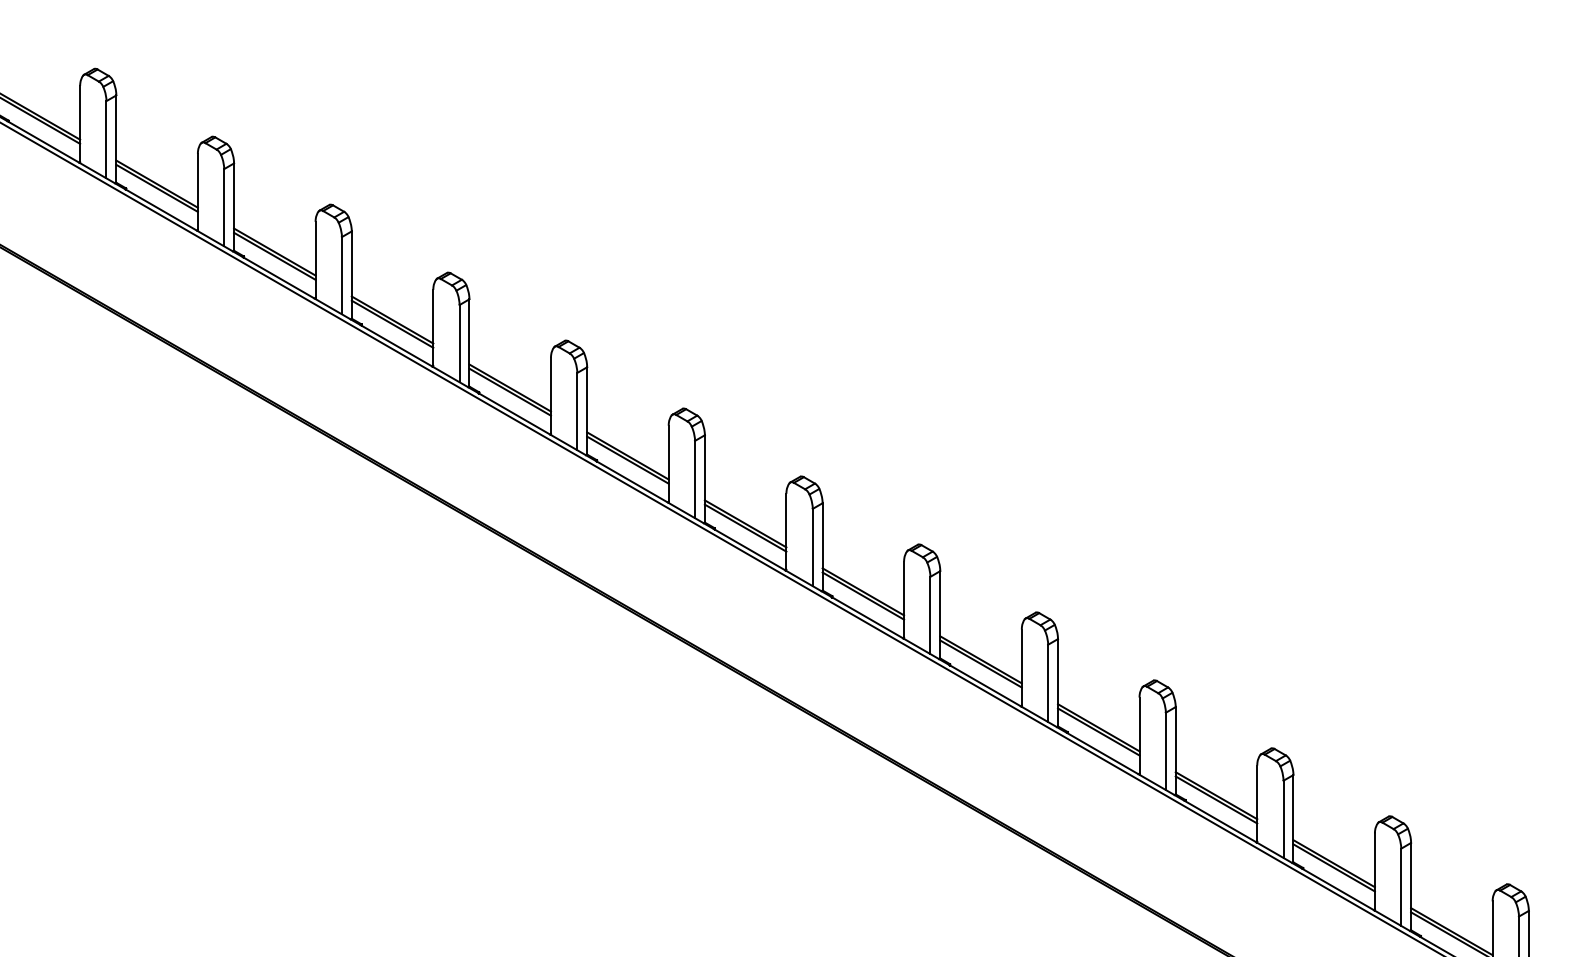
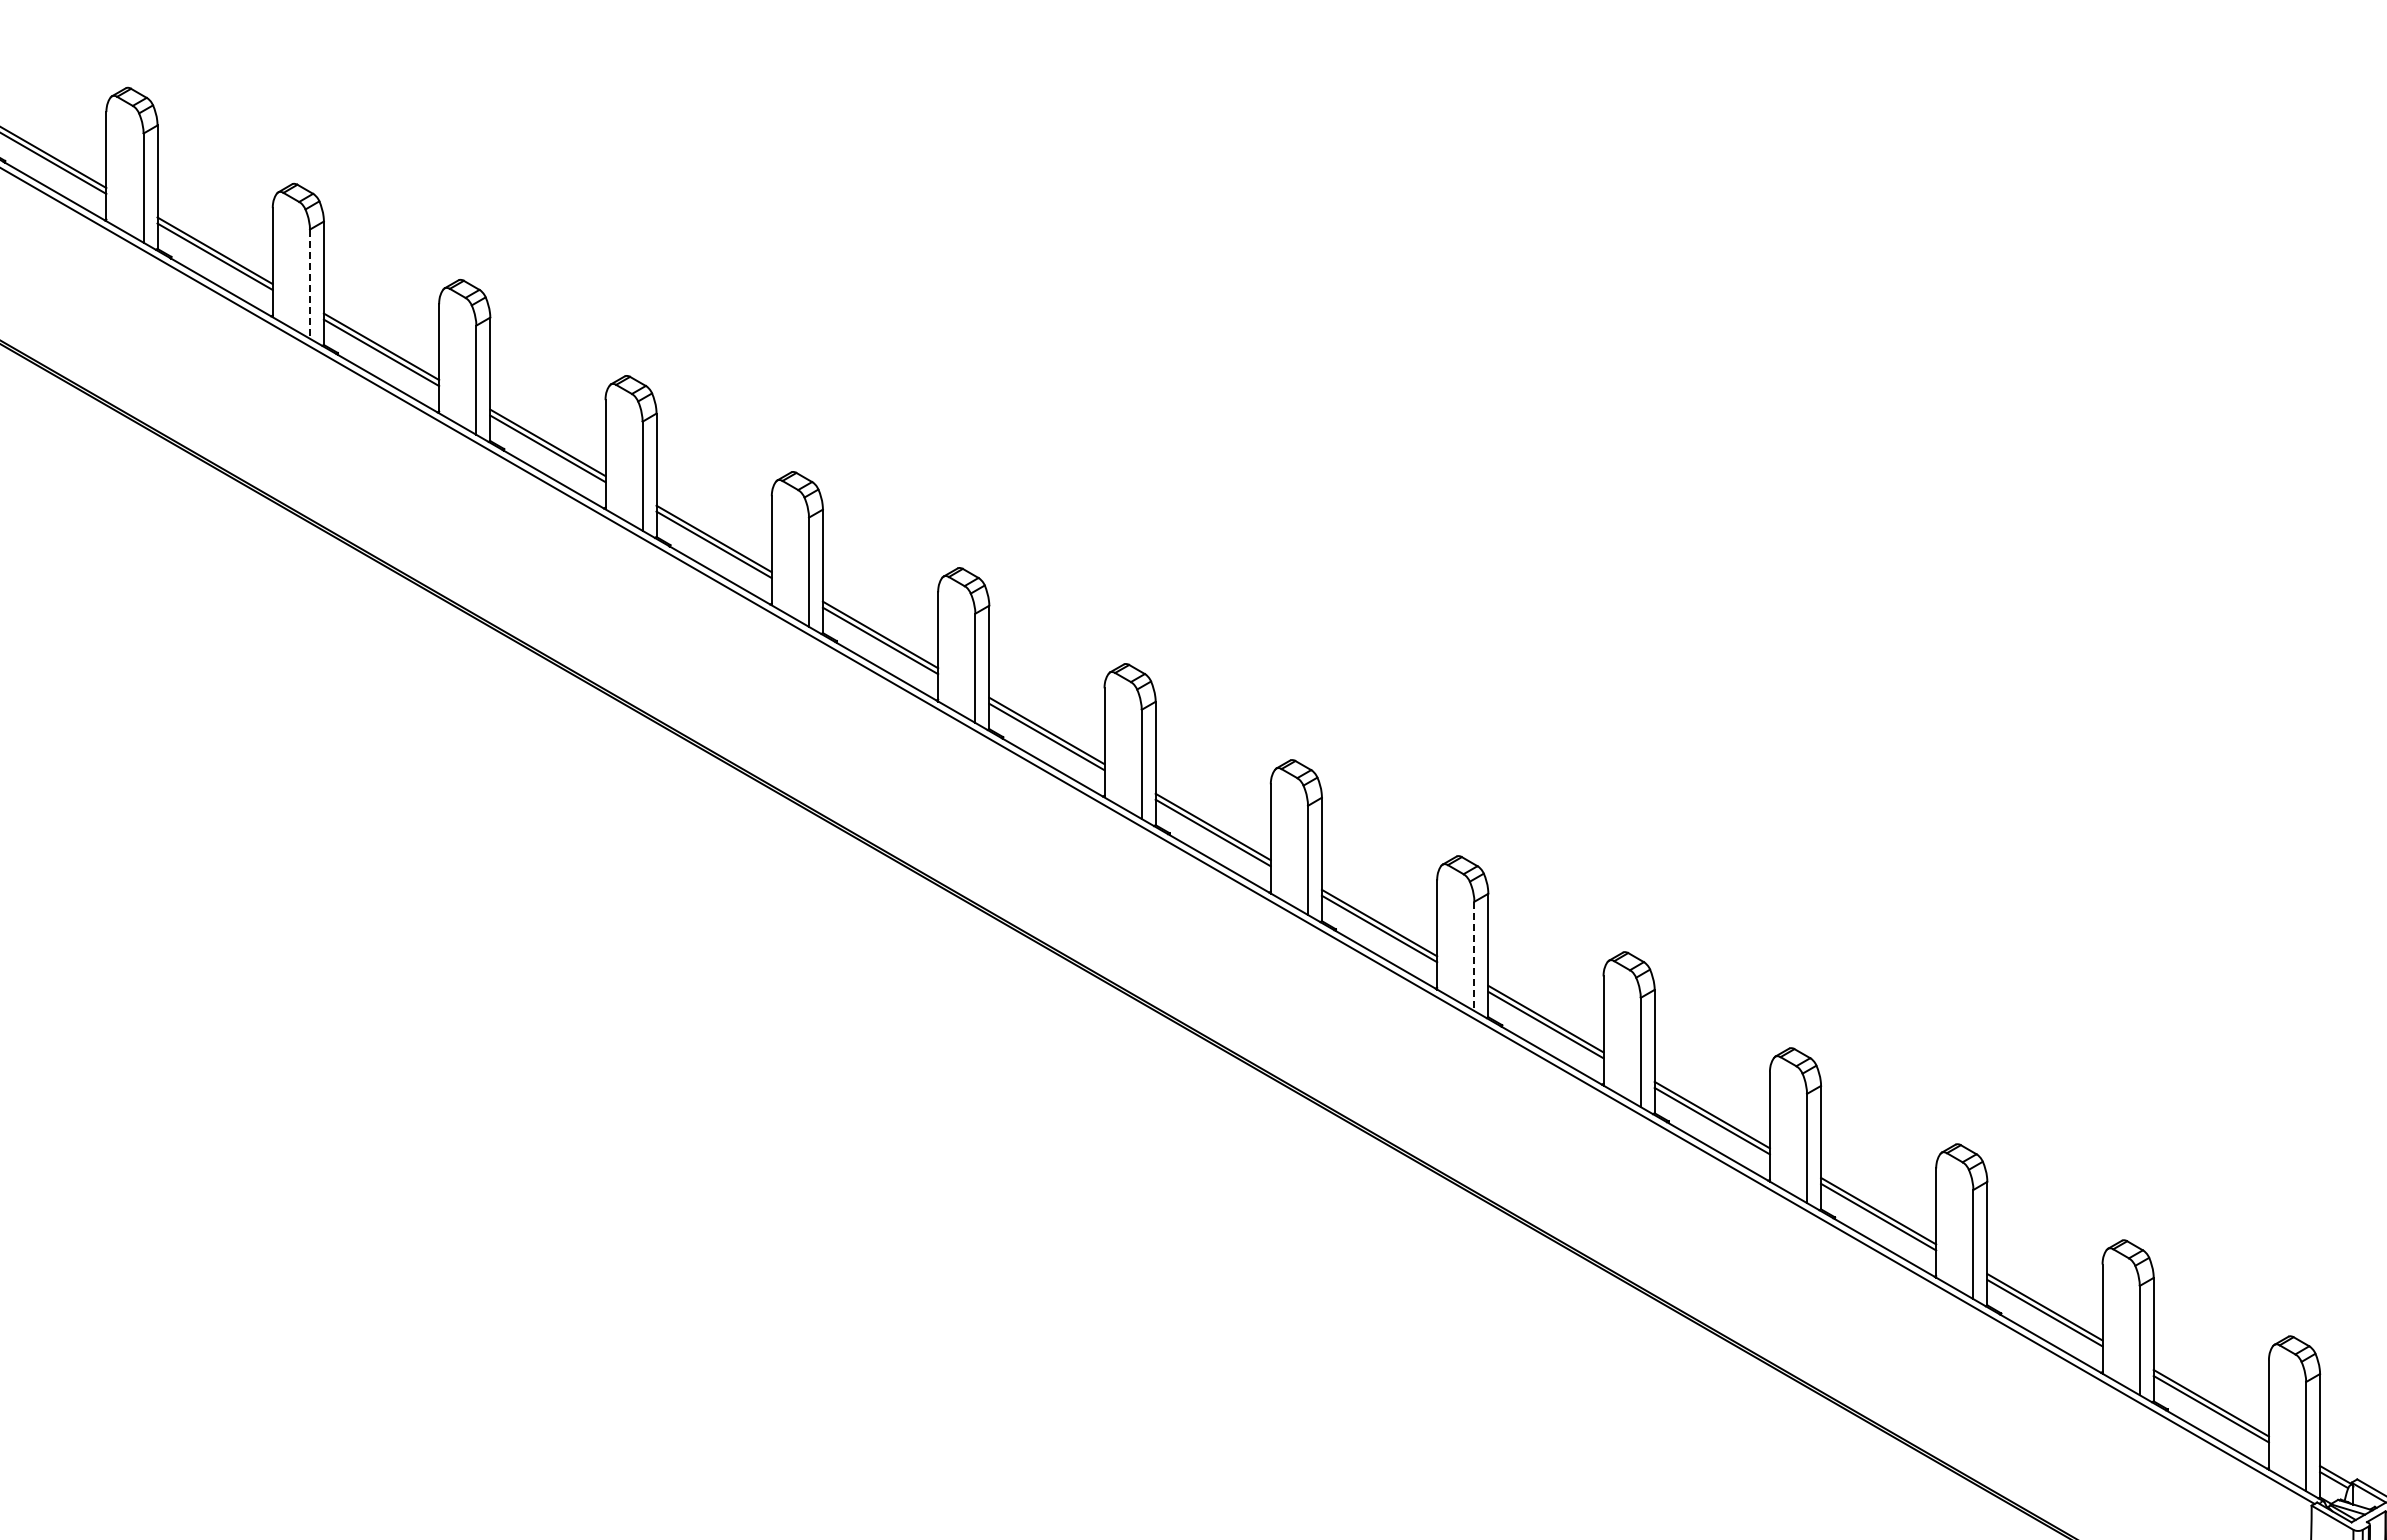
line: (223, 207) -> (309, 284), solid -> dashed
line: (1048, 683) -> (1474, 956), solid -> dashed

